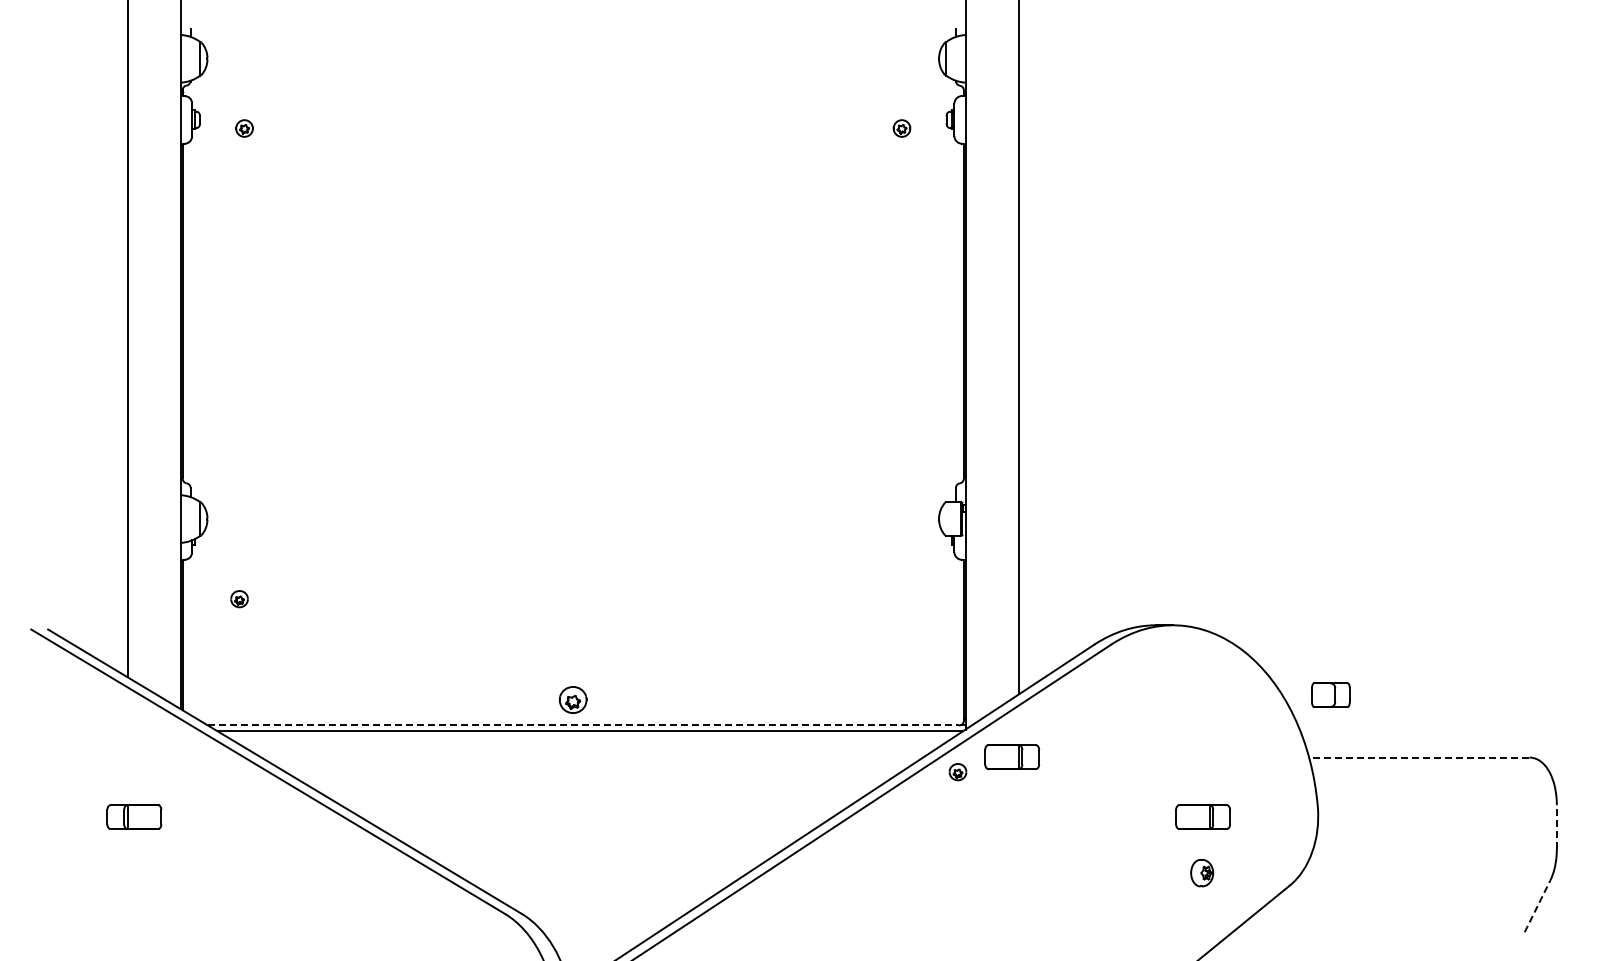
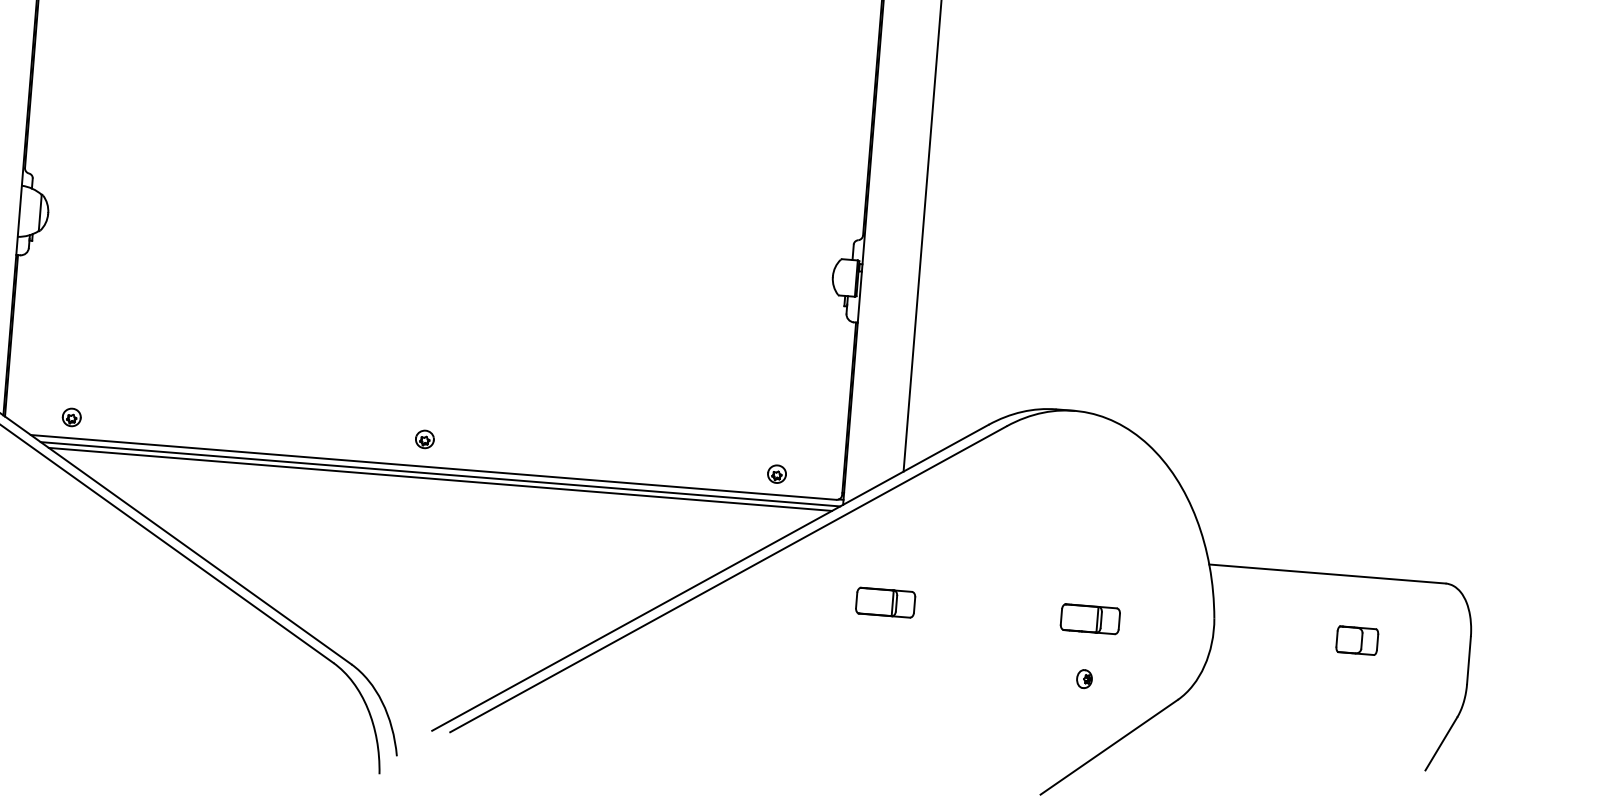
part: (239, 599) -> (71, 417), moved
part: (1330, 694) -> (1356, 639), moved
part: (573, 700) -> (425, 439), size x0.62
line: (583, 725) -> (433, 467), dashed -> solid
line: (590, 736) -> (440, 479), added
part: (1012, 756) -> (886, 602), moved
line: (1418, 757) -> (1326, 573), dashed -> solid
part: (957, 772) -> (776, 474), moved
line: (1556, 827) -> (1468, 660), dashed -> solid
part: (1201, 872) -> (1083, 678), size x0.62
line: (1537, 906) -> (1441, 743), dashed -> solid

